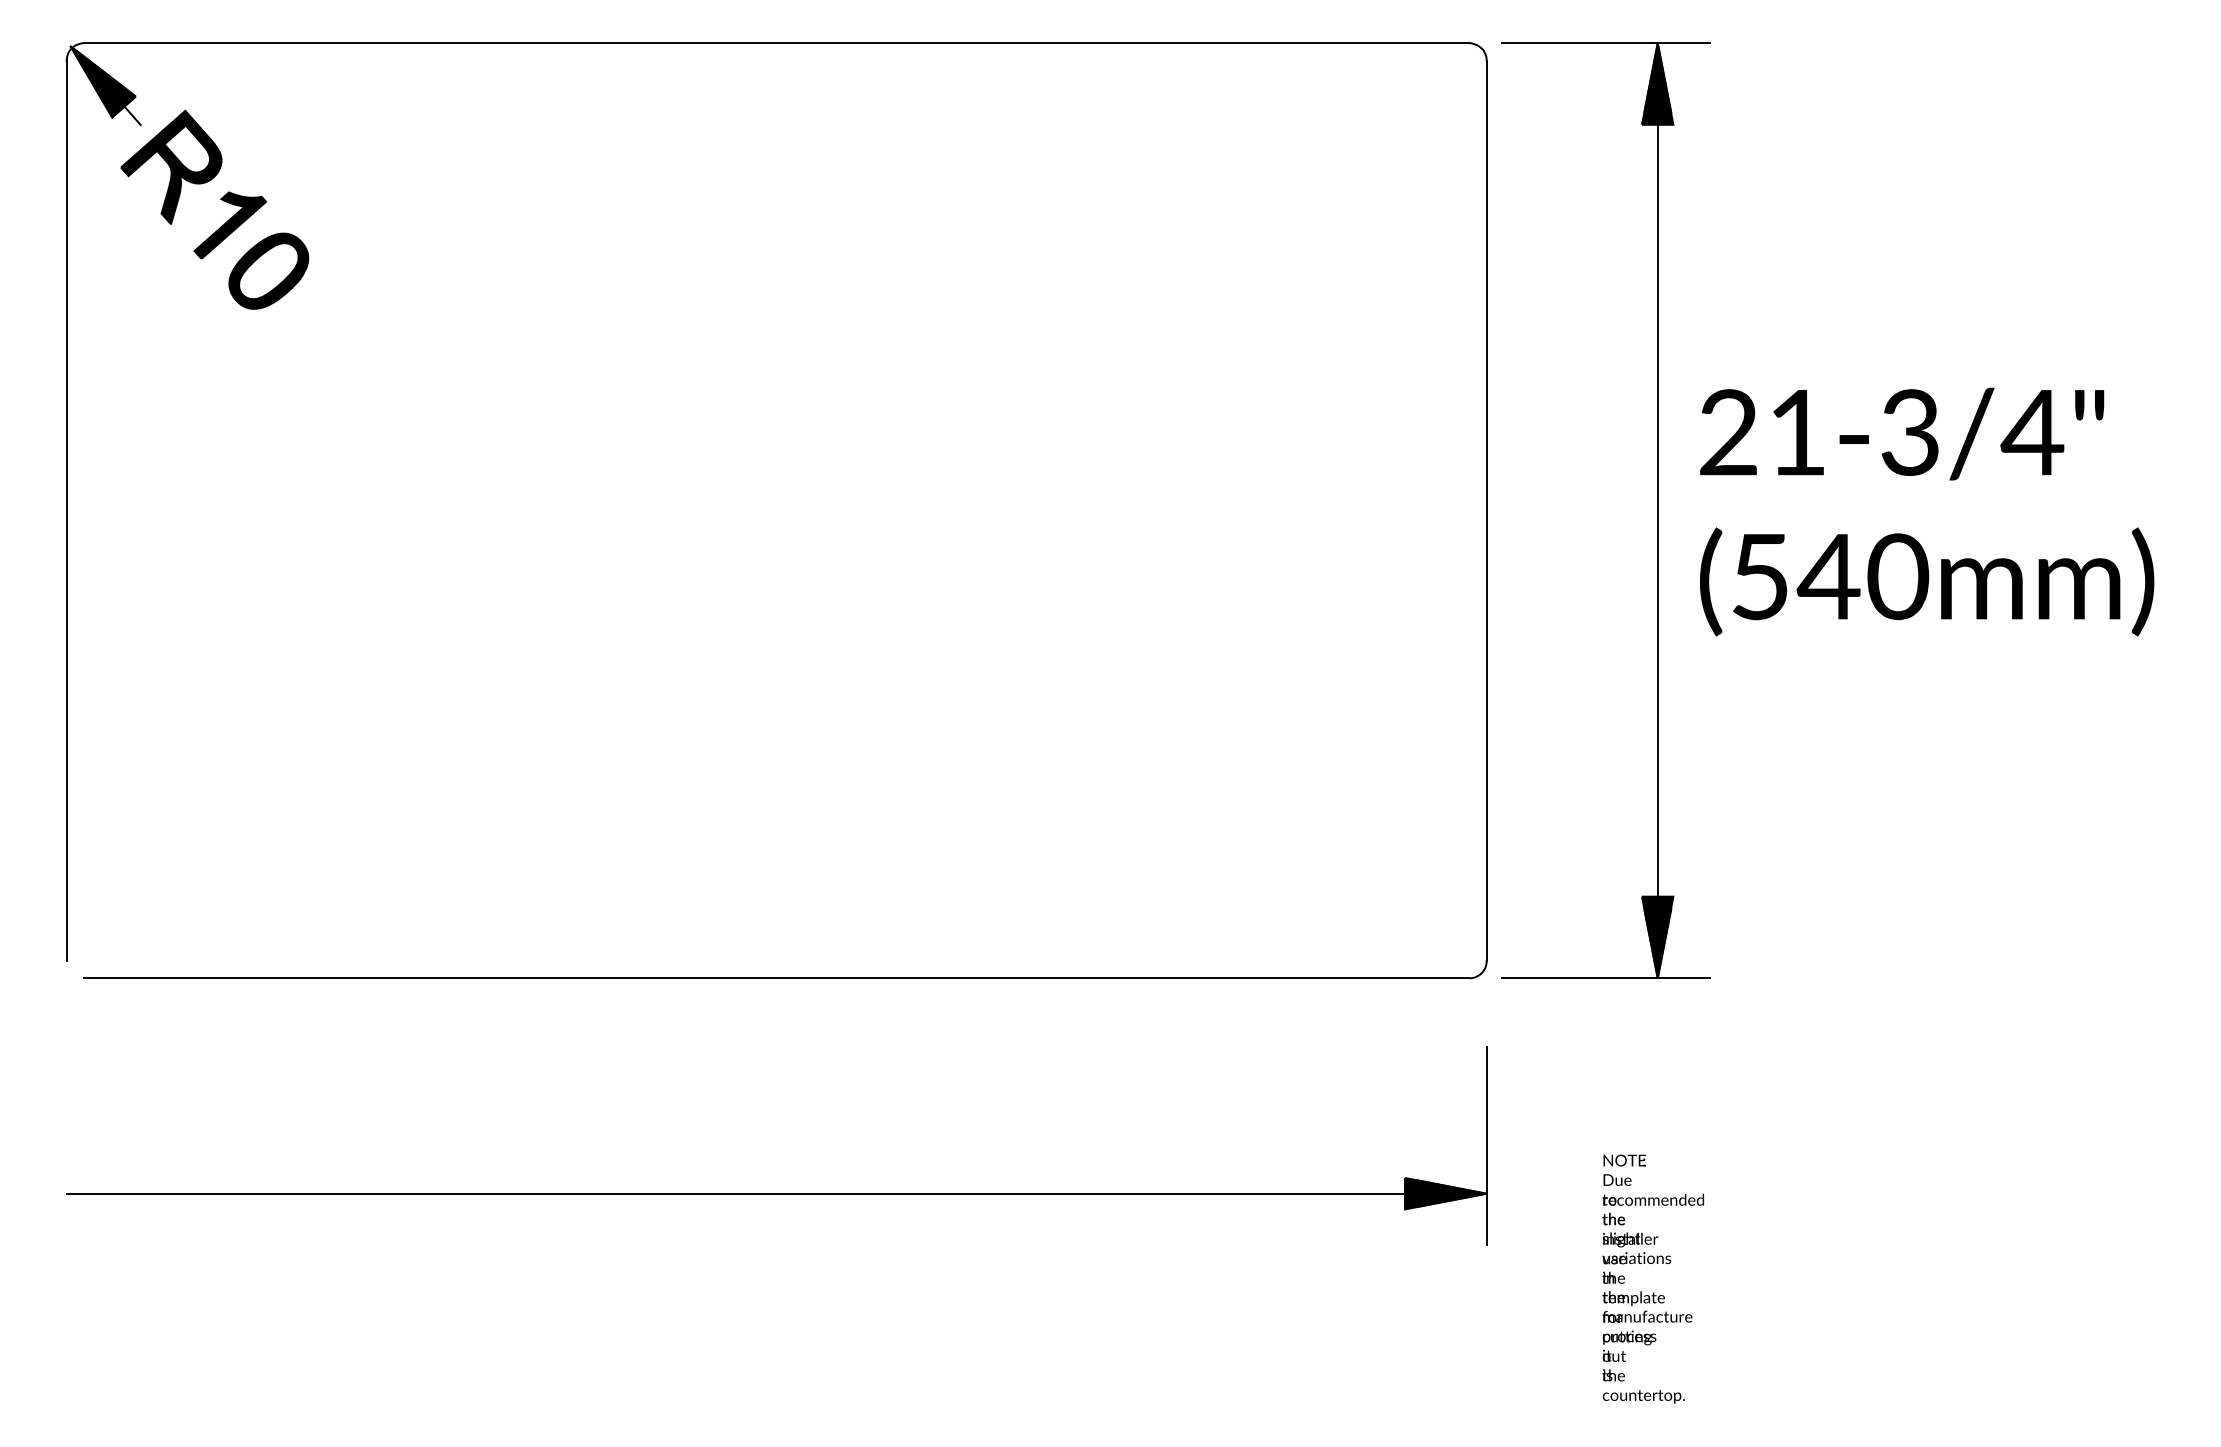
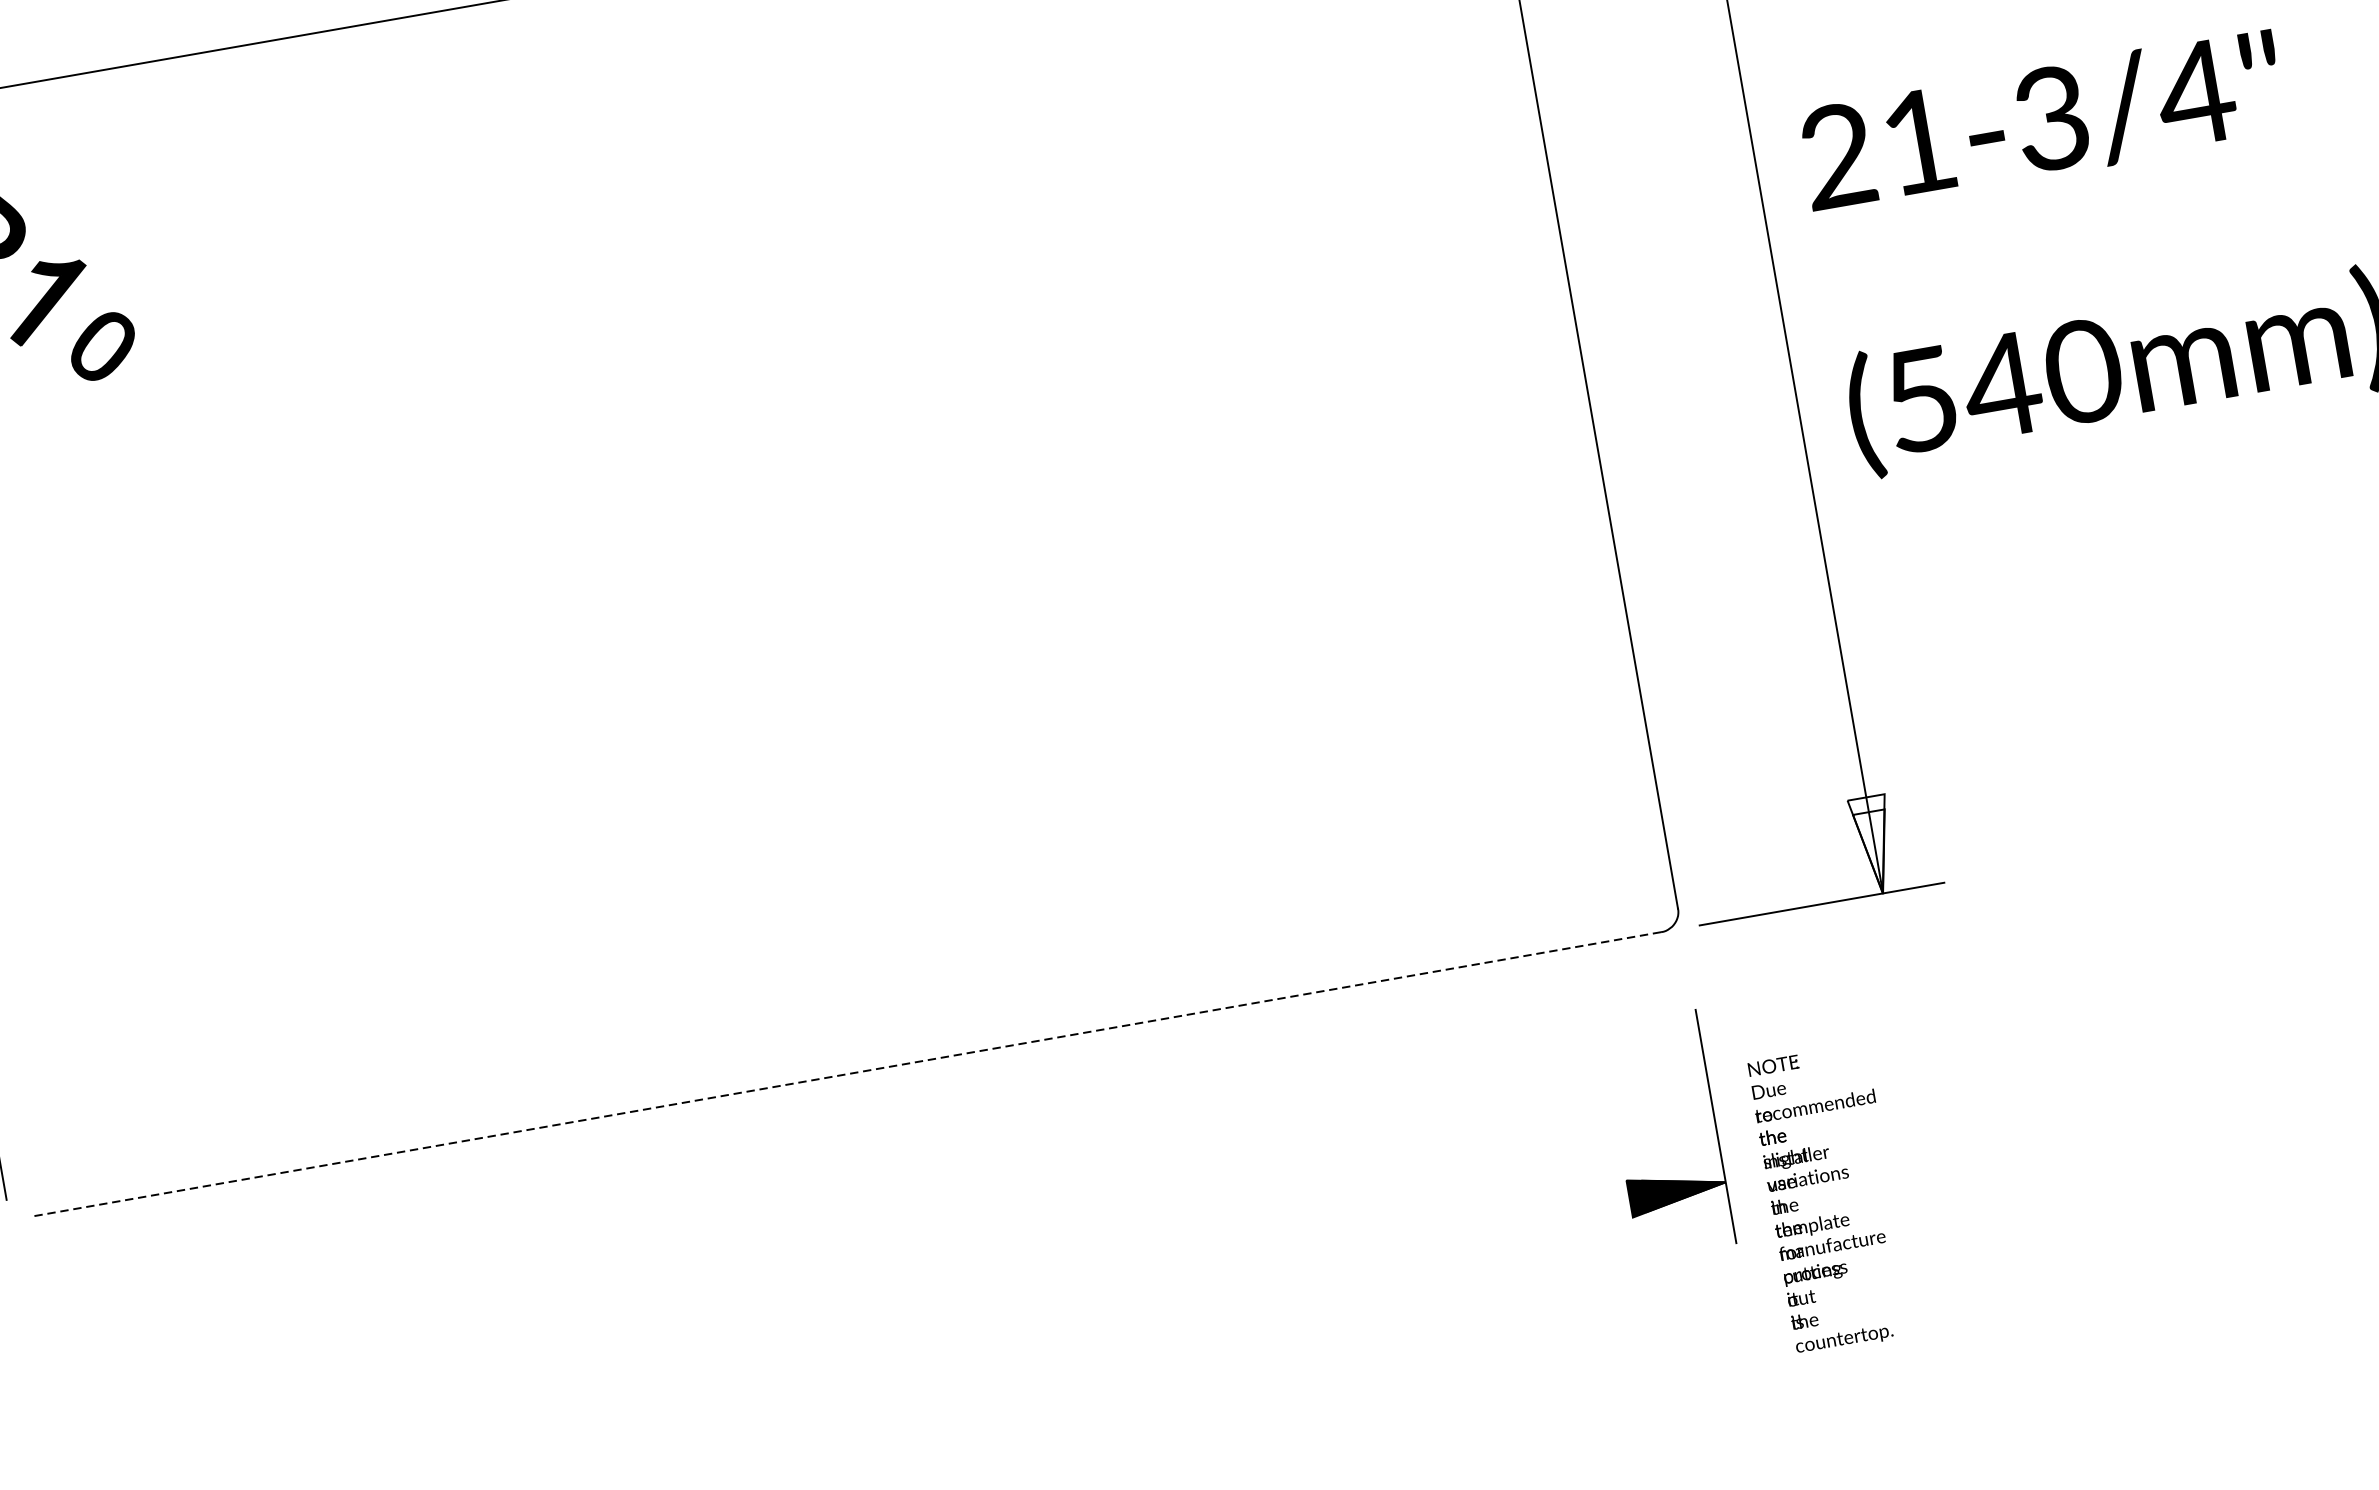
part: (268, 270) -> (102, 345), size x0.7
text: (1902, 433) -> (2042, 121), moved
fill: (1657, 937) -> (1874, 845), removed
line: (776, 978) -> (845, 1074), solid -> dashed
line: (776, 1193) -> (889, 1327), removed
text: (1653, 1278) -> (1831, 1198), moved

